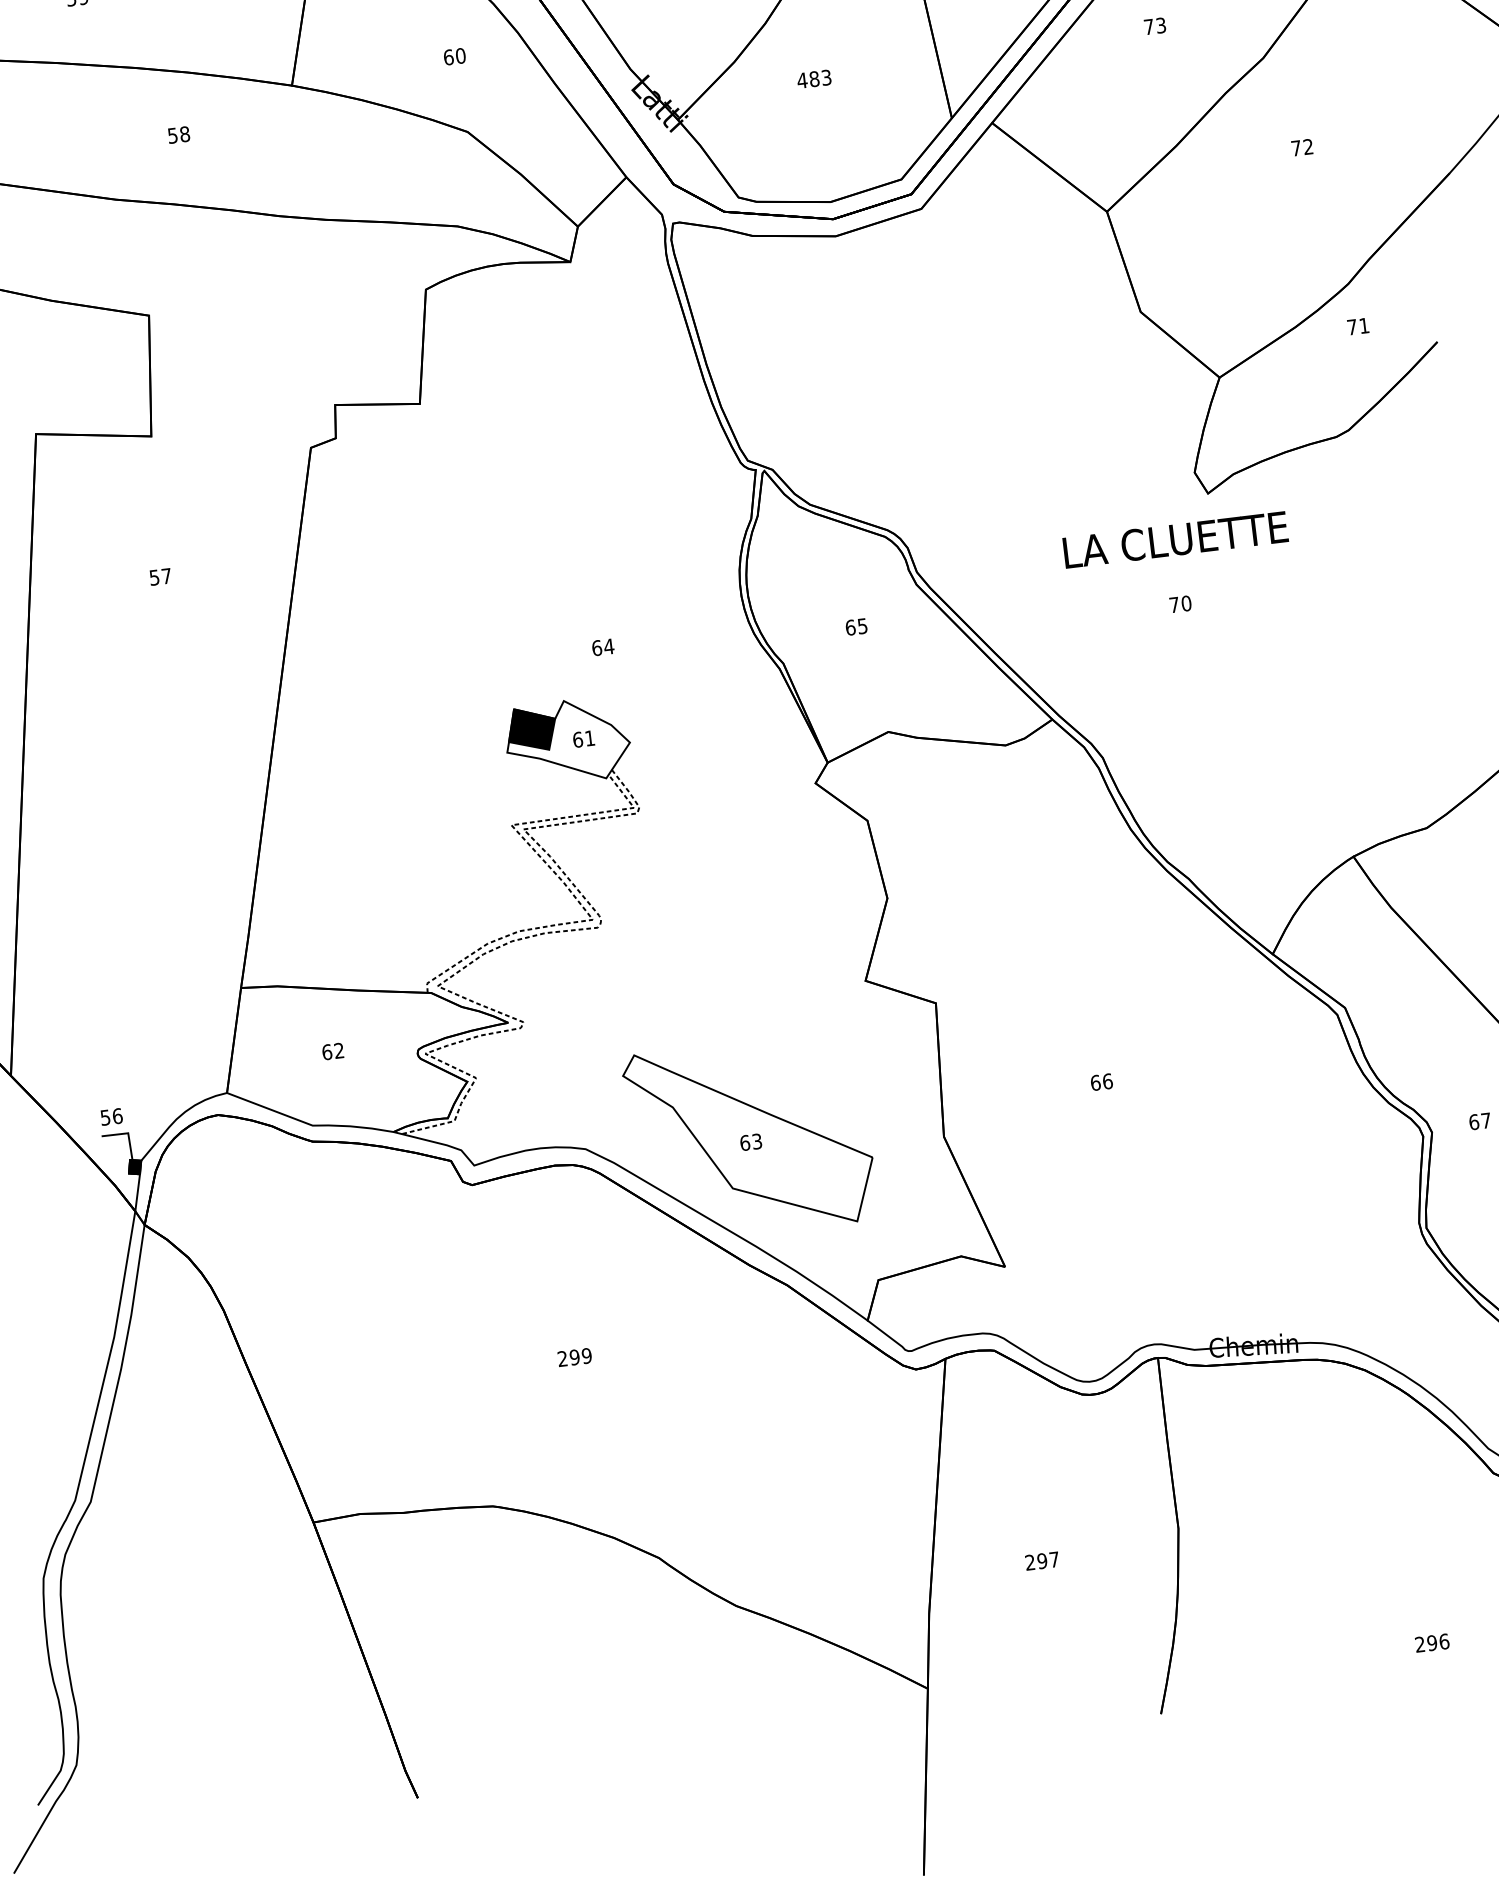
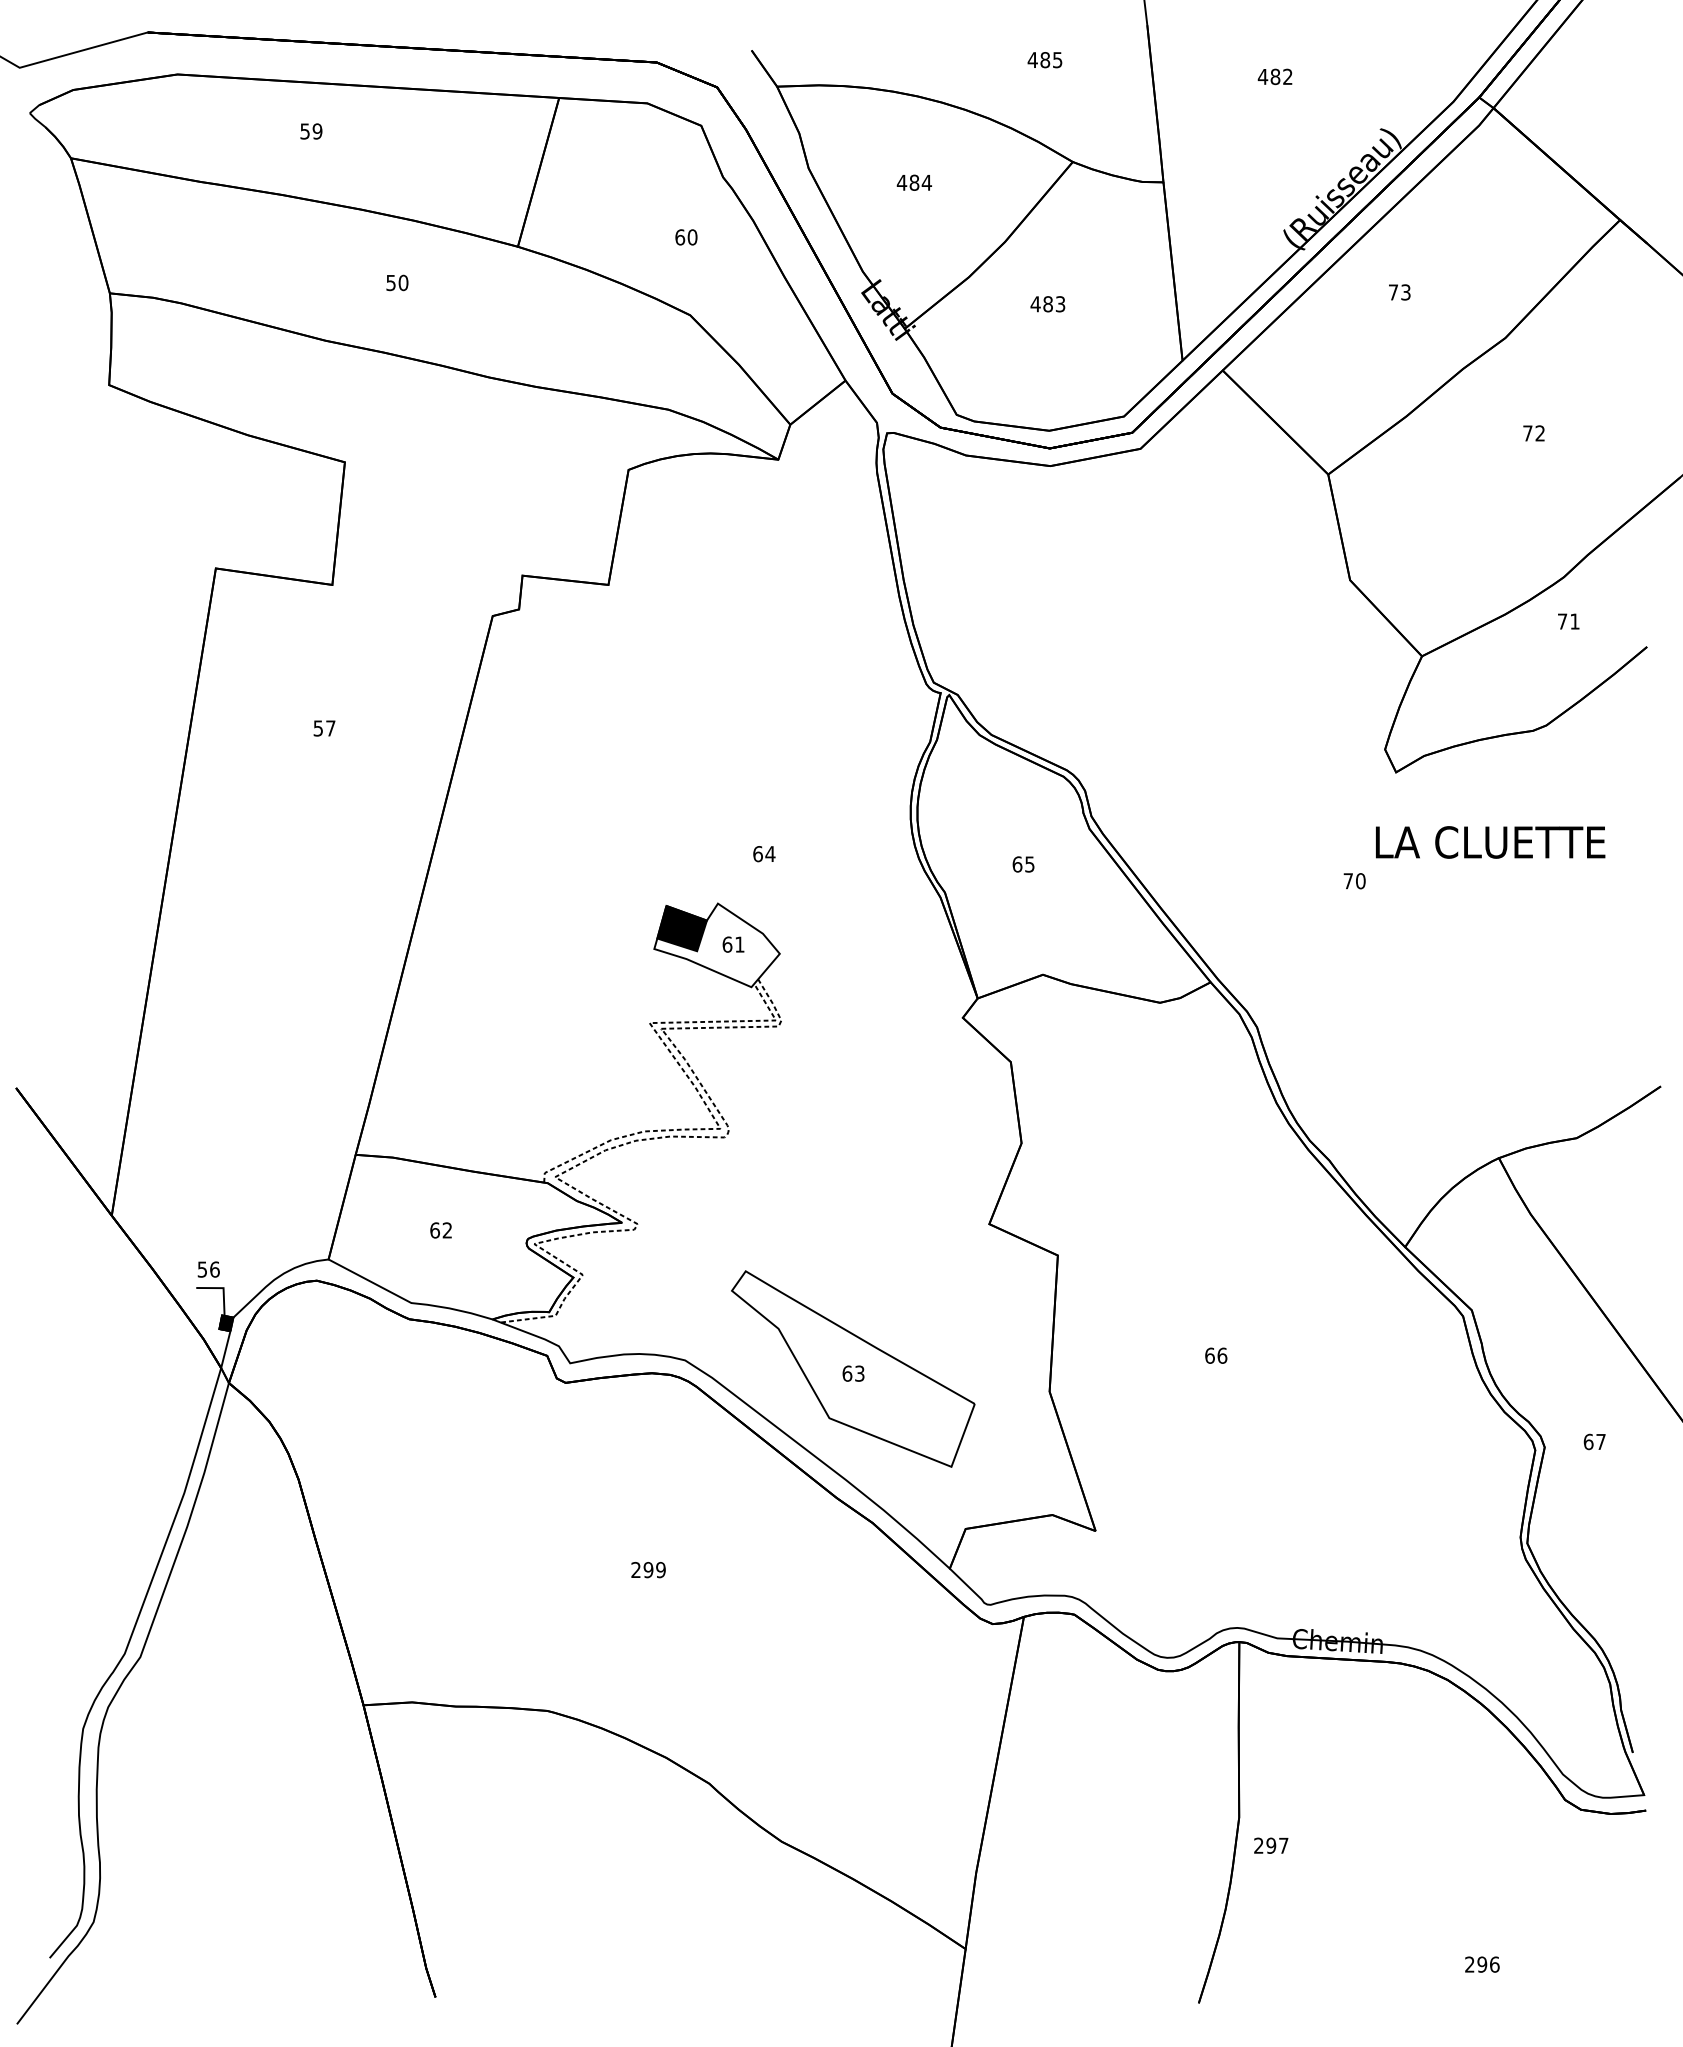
text: (184, 133) -> (403, 282), 58 -> 50
text: (1175, 540) -> (1490, 842), moved
text: (1042, 1560) -> (1271, 1845), moved

